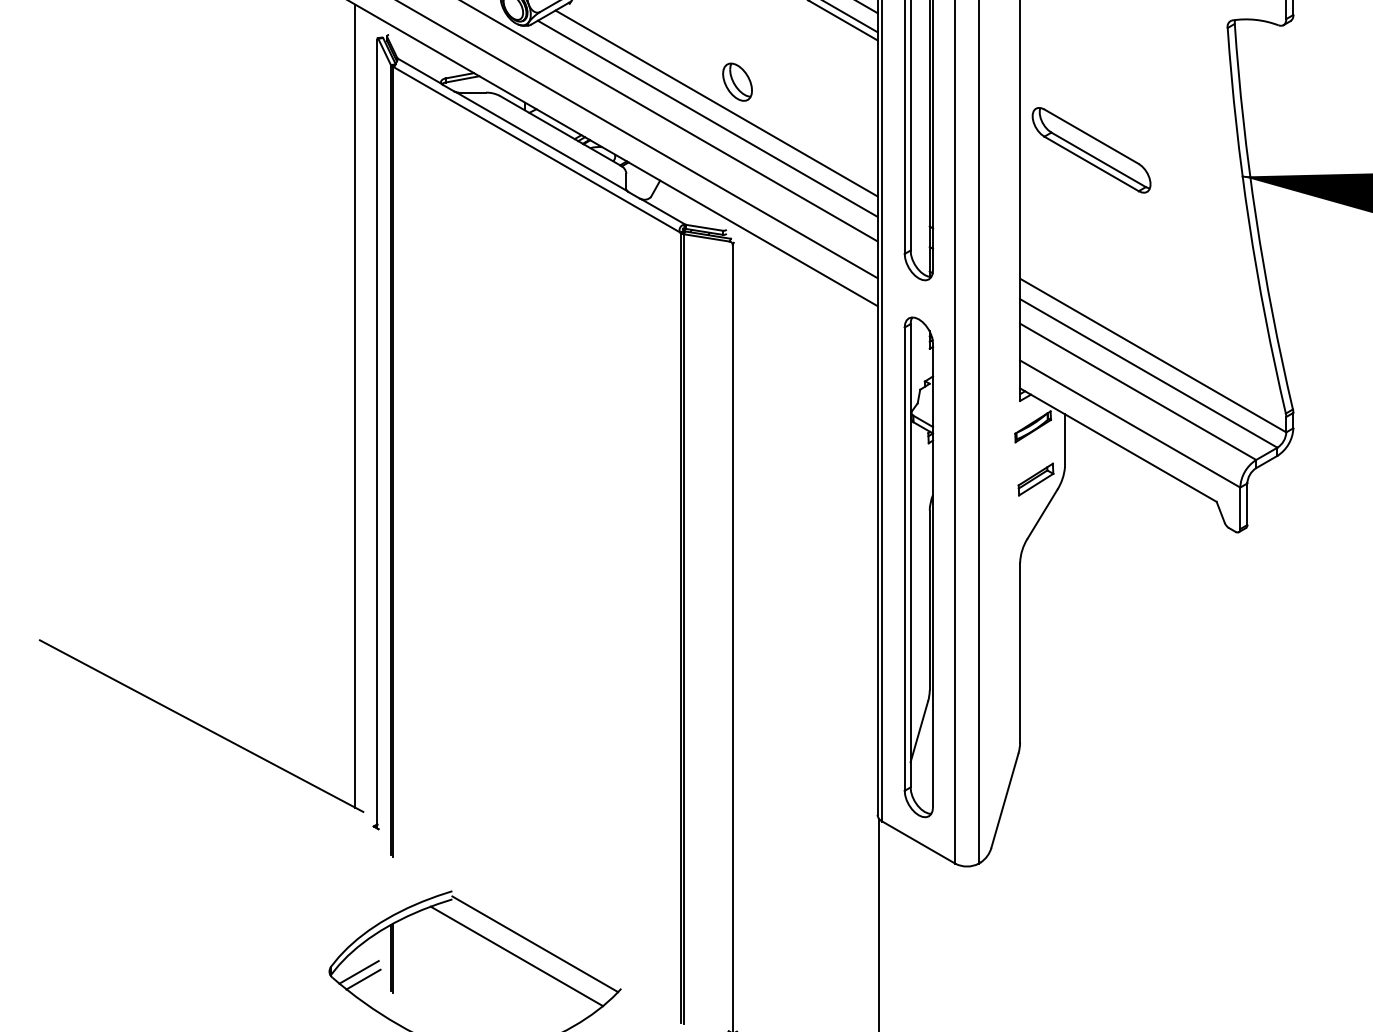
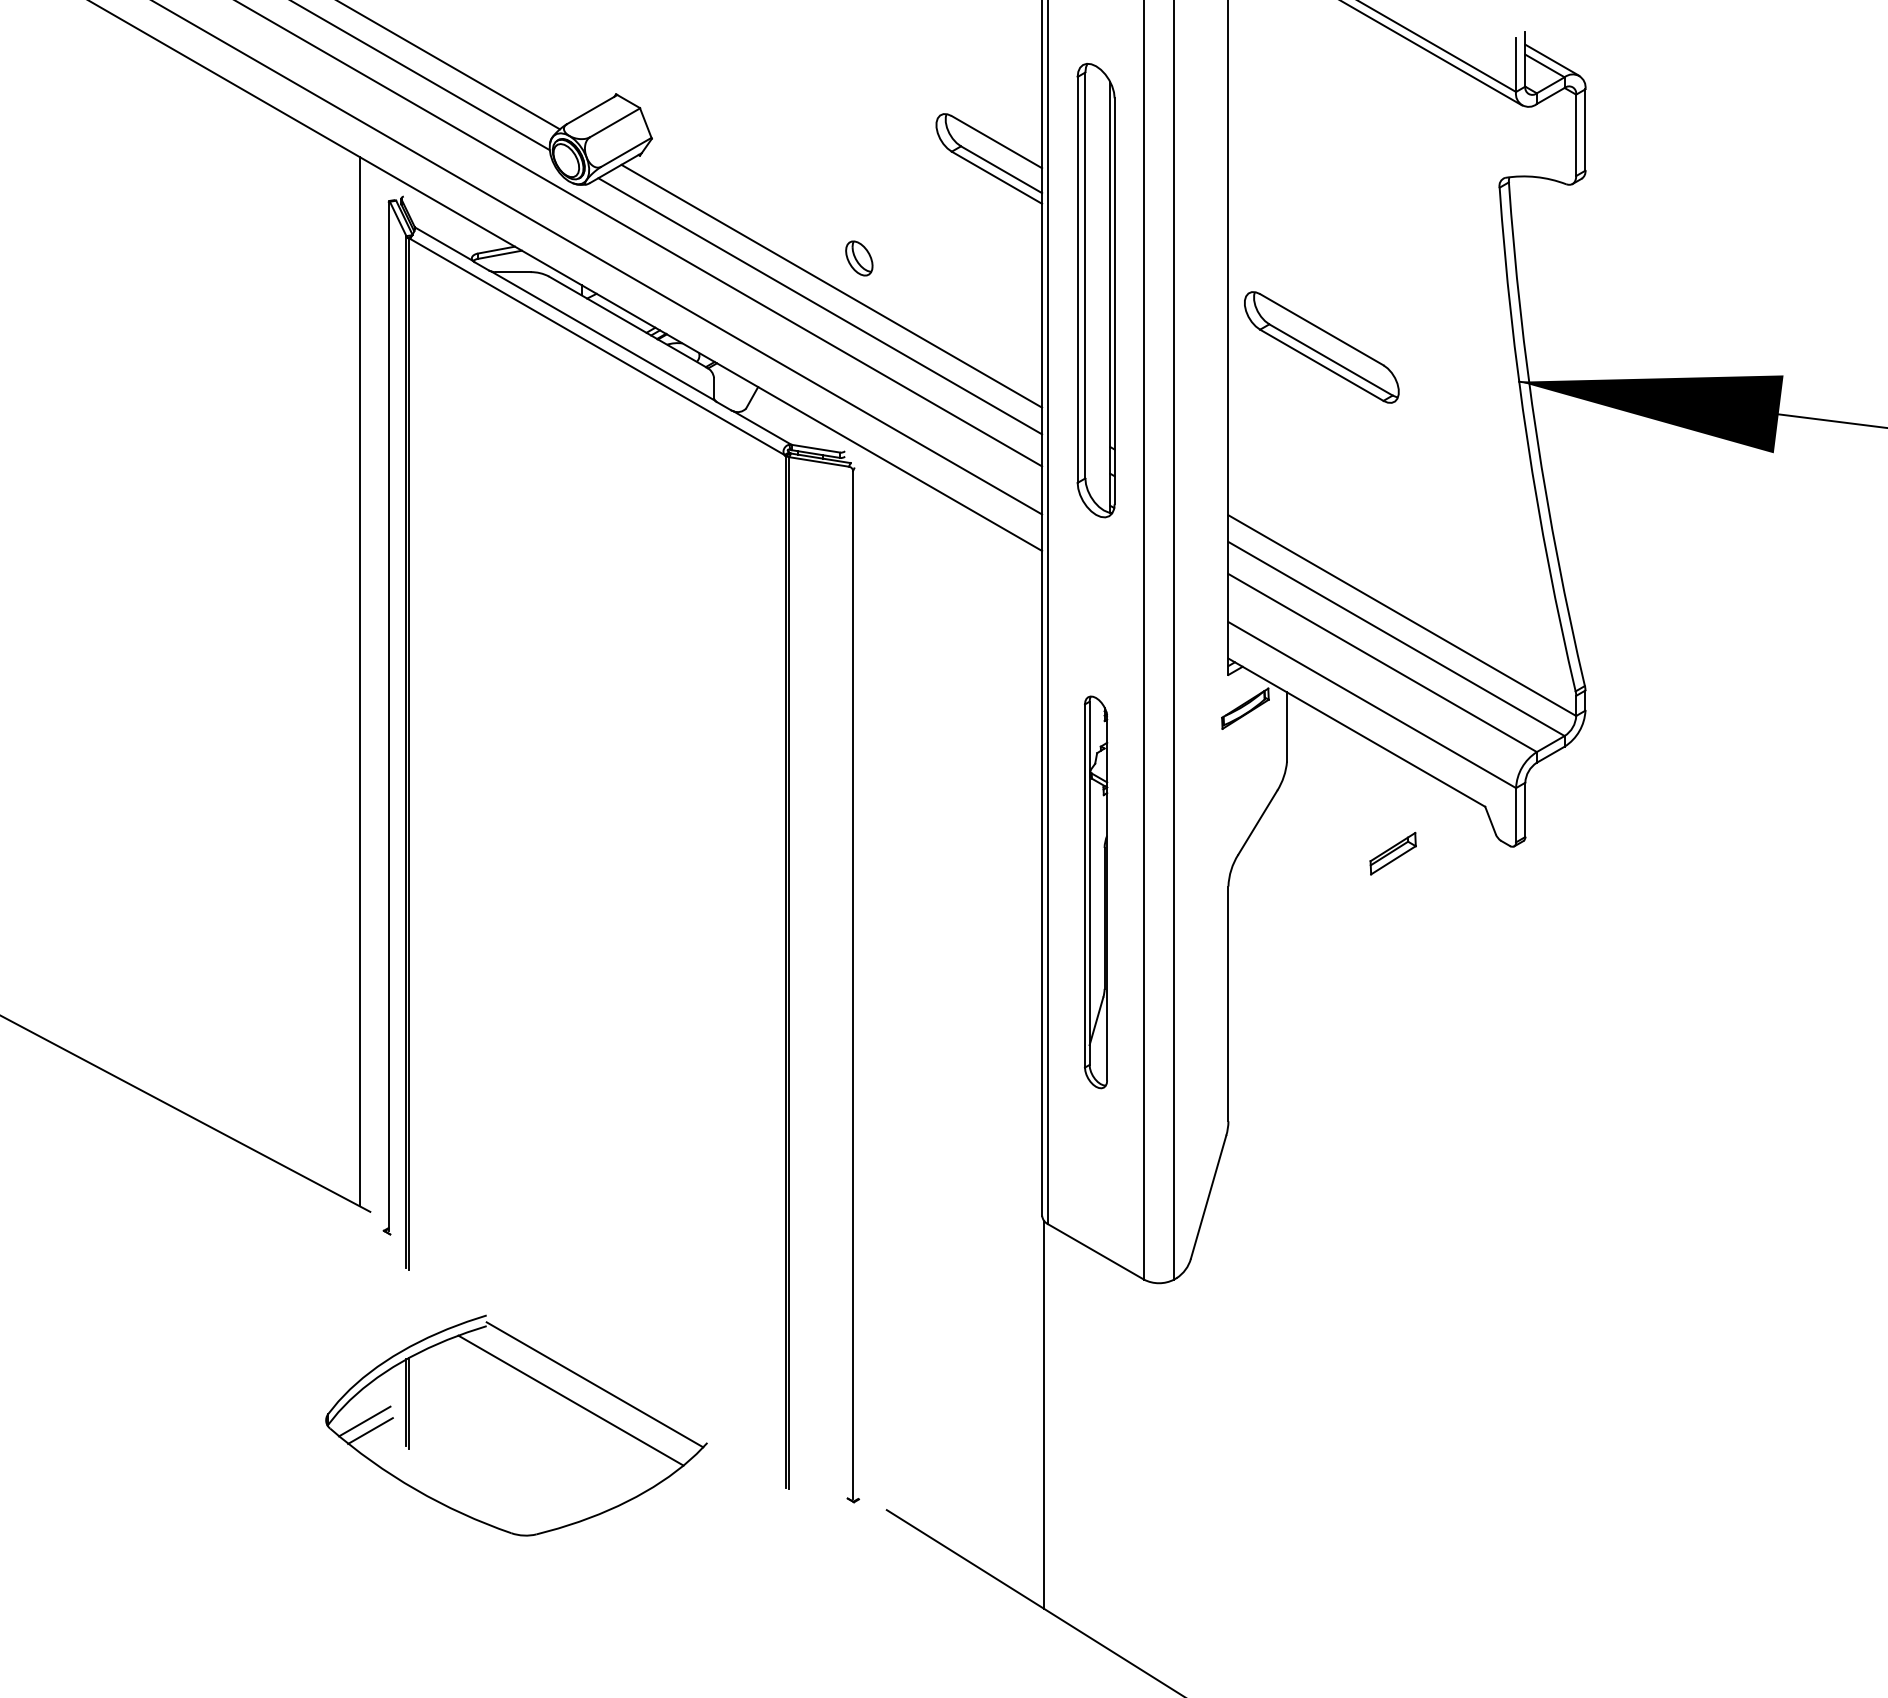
part: (737, 82) -> (859, 258), size x0.7
part: (1035, 479) -> (1392, 853), moved
part: (918, 567) -> (1095, 892), size x0.6

